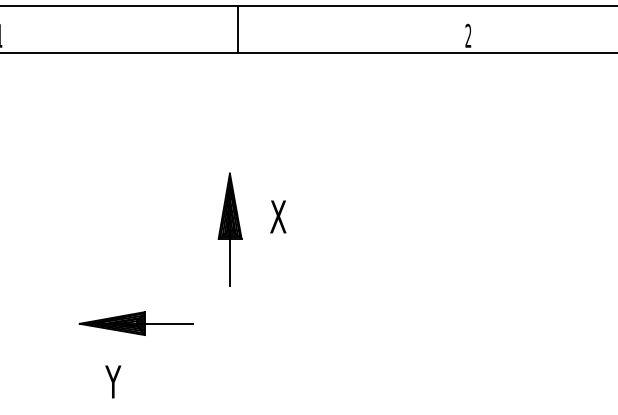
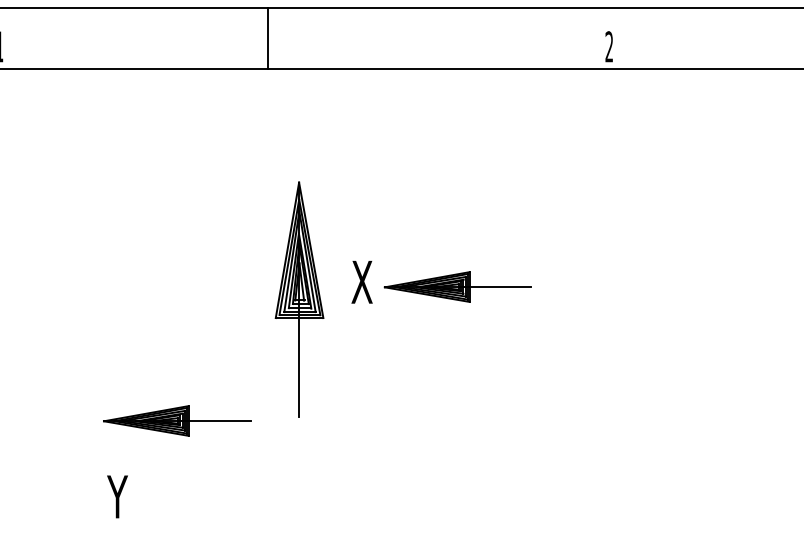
line: (237, 29) -> (267, 38), moved
part: (351, 220) -> (457, 286), added
part: (229, 229) -> (298, 298), size x1.6
text: (113, 381) -> (117, 496), moved

